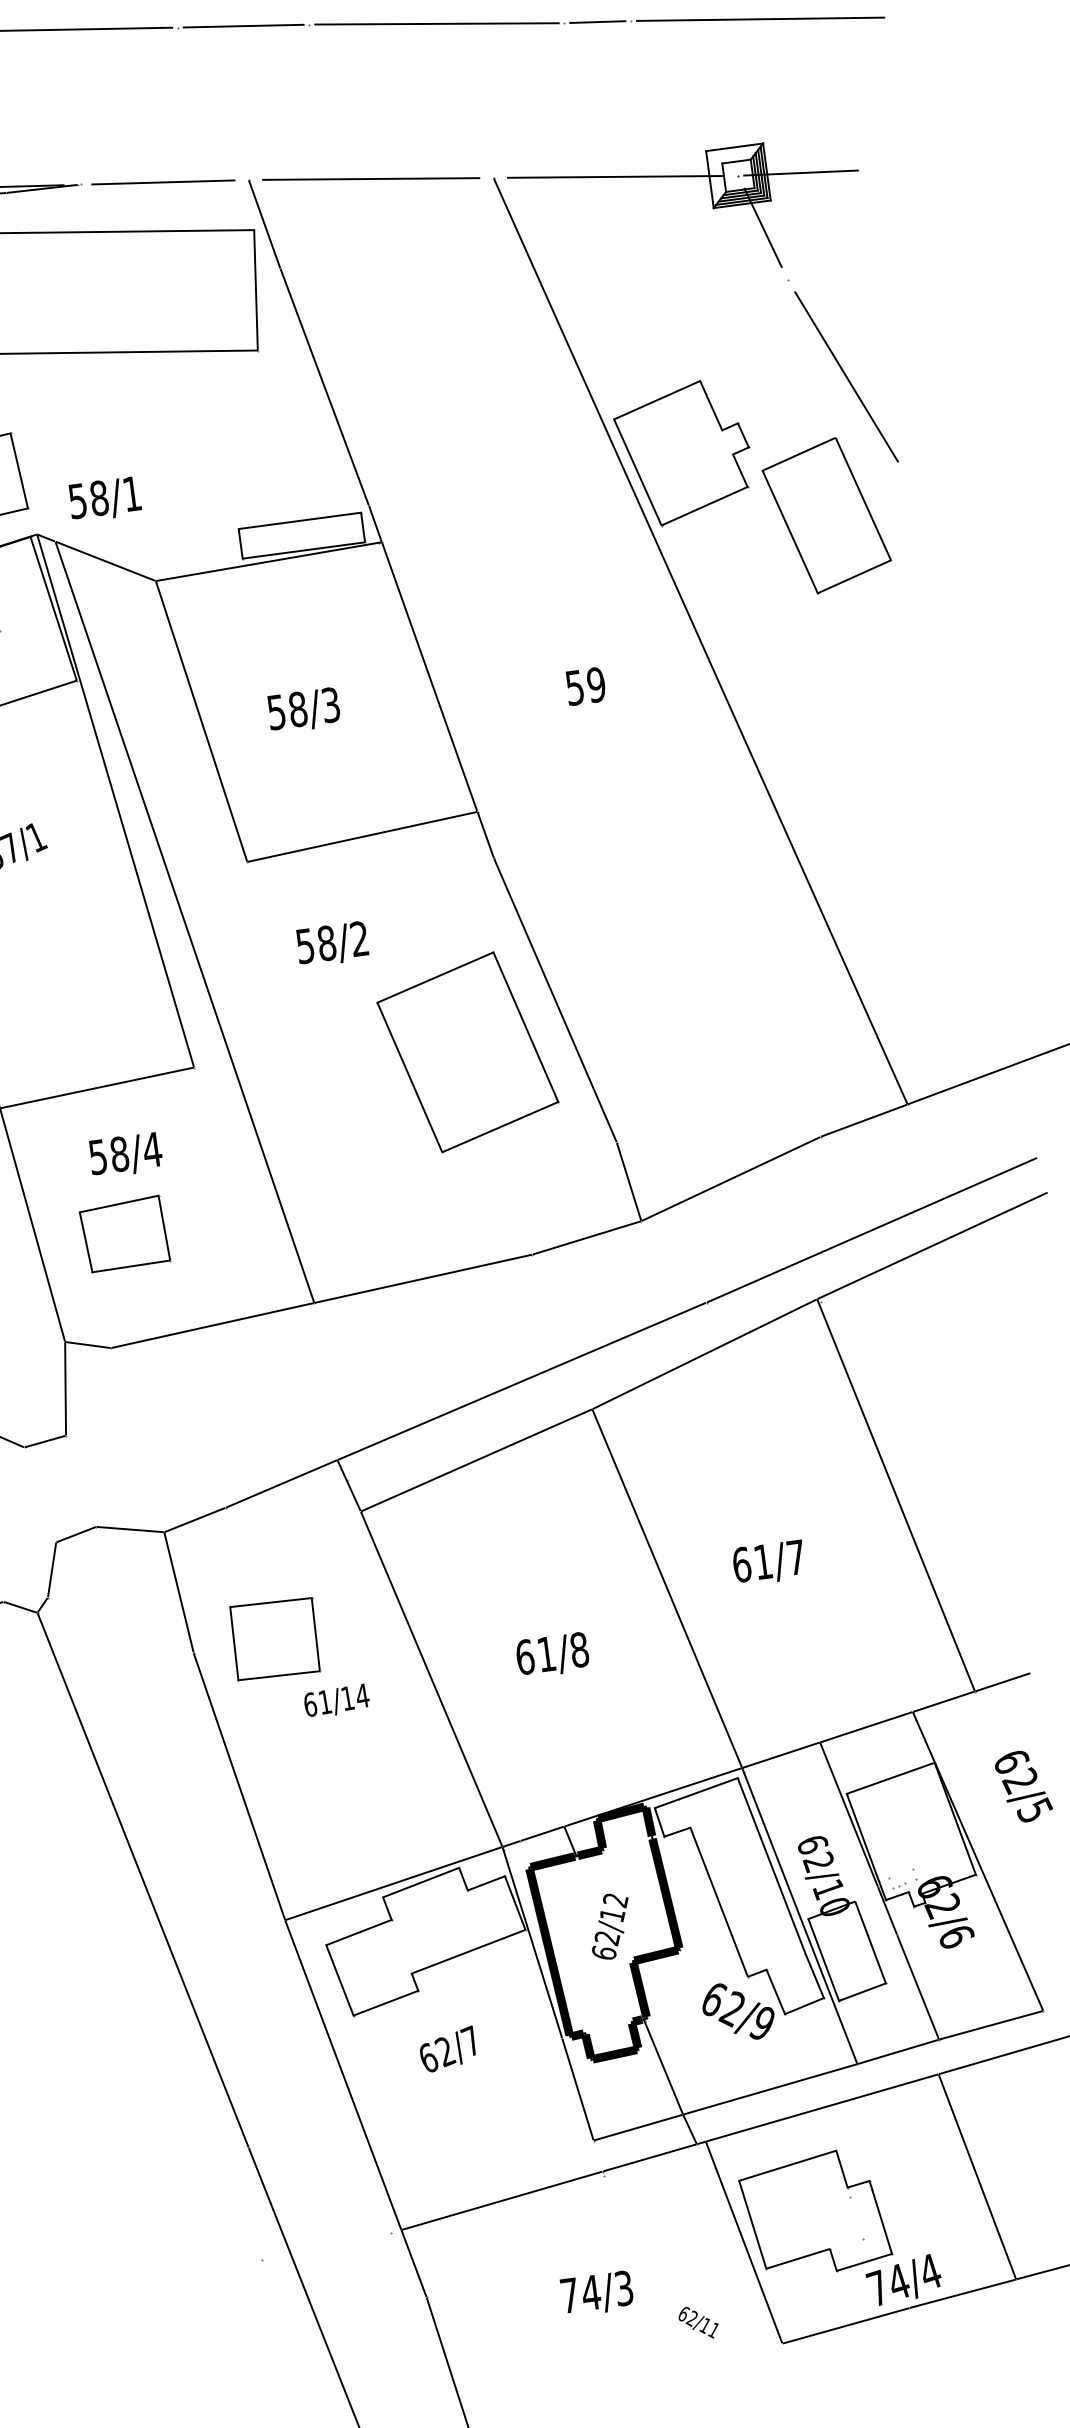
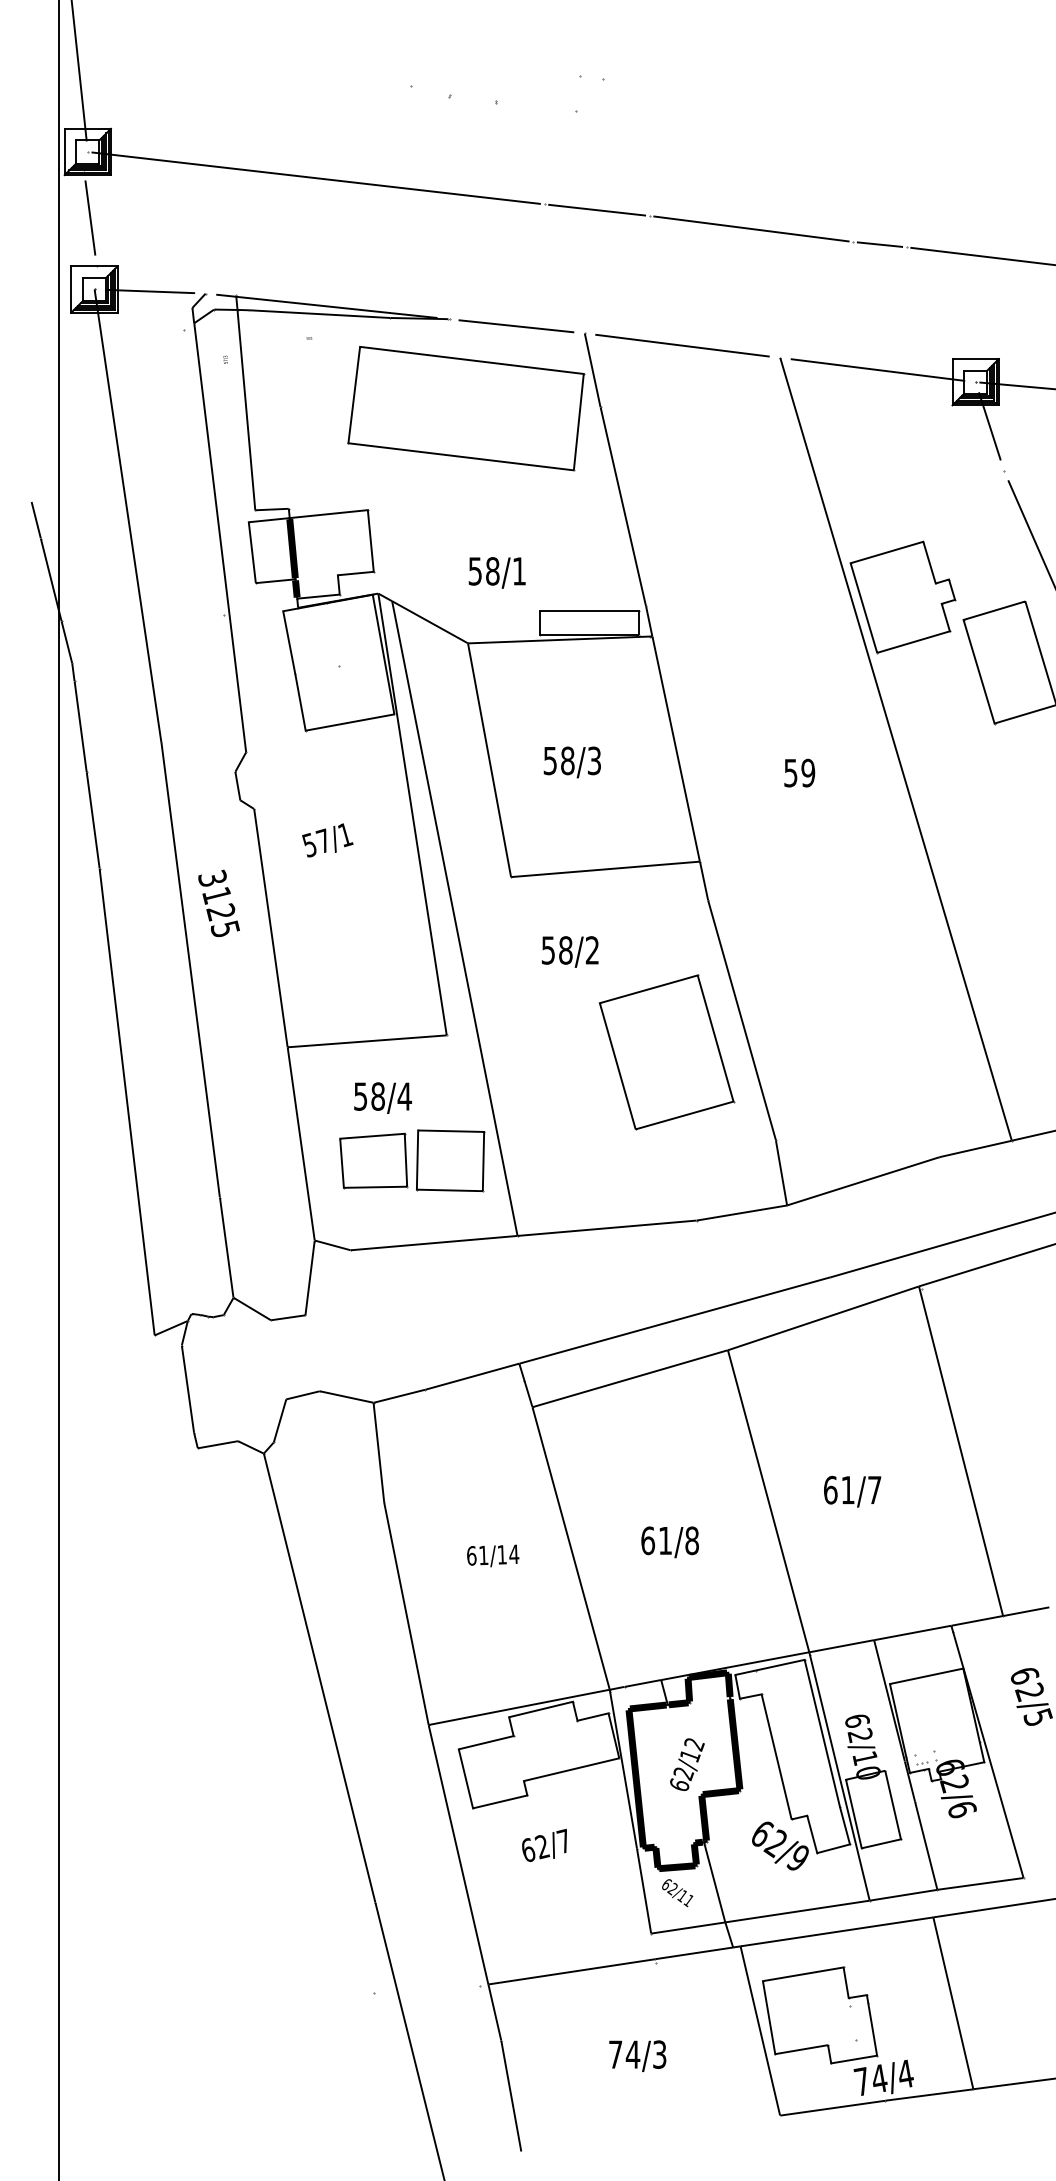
part: (104, 499) -> (496, 572), moved
part: (275, 1638) -> (450, 1160), moved
text: (698, 2323) -> (677, 1893), moved

